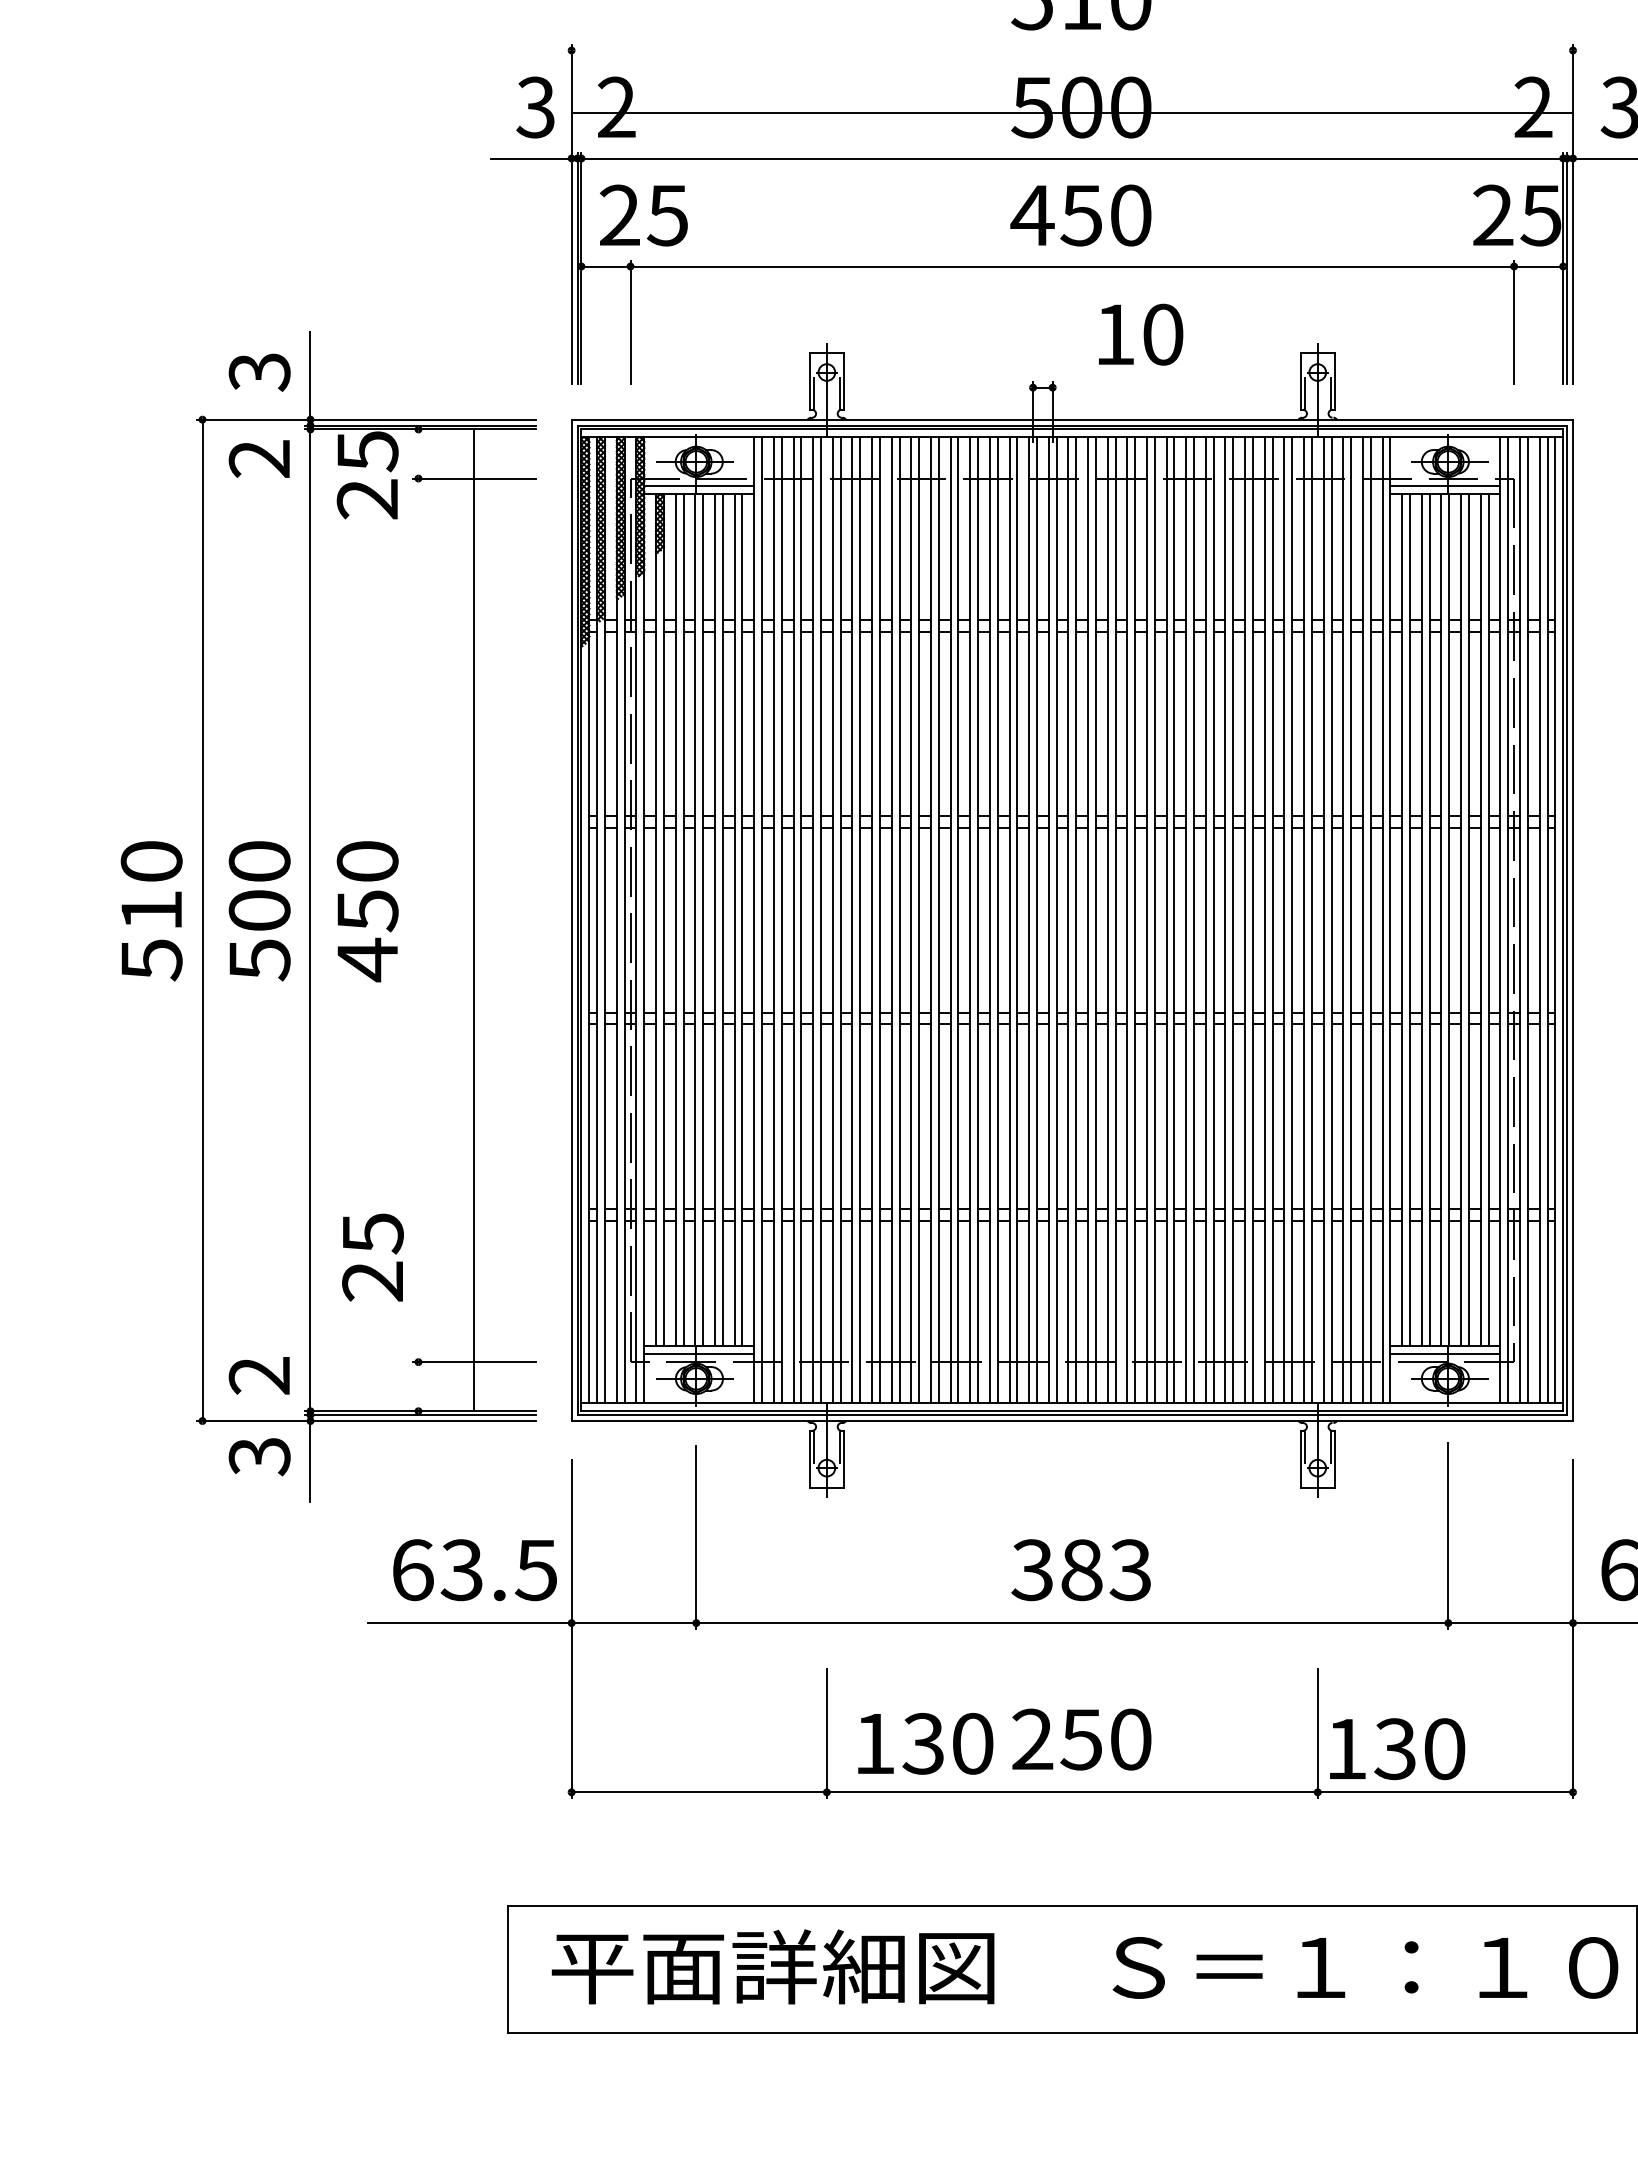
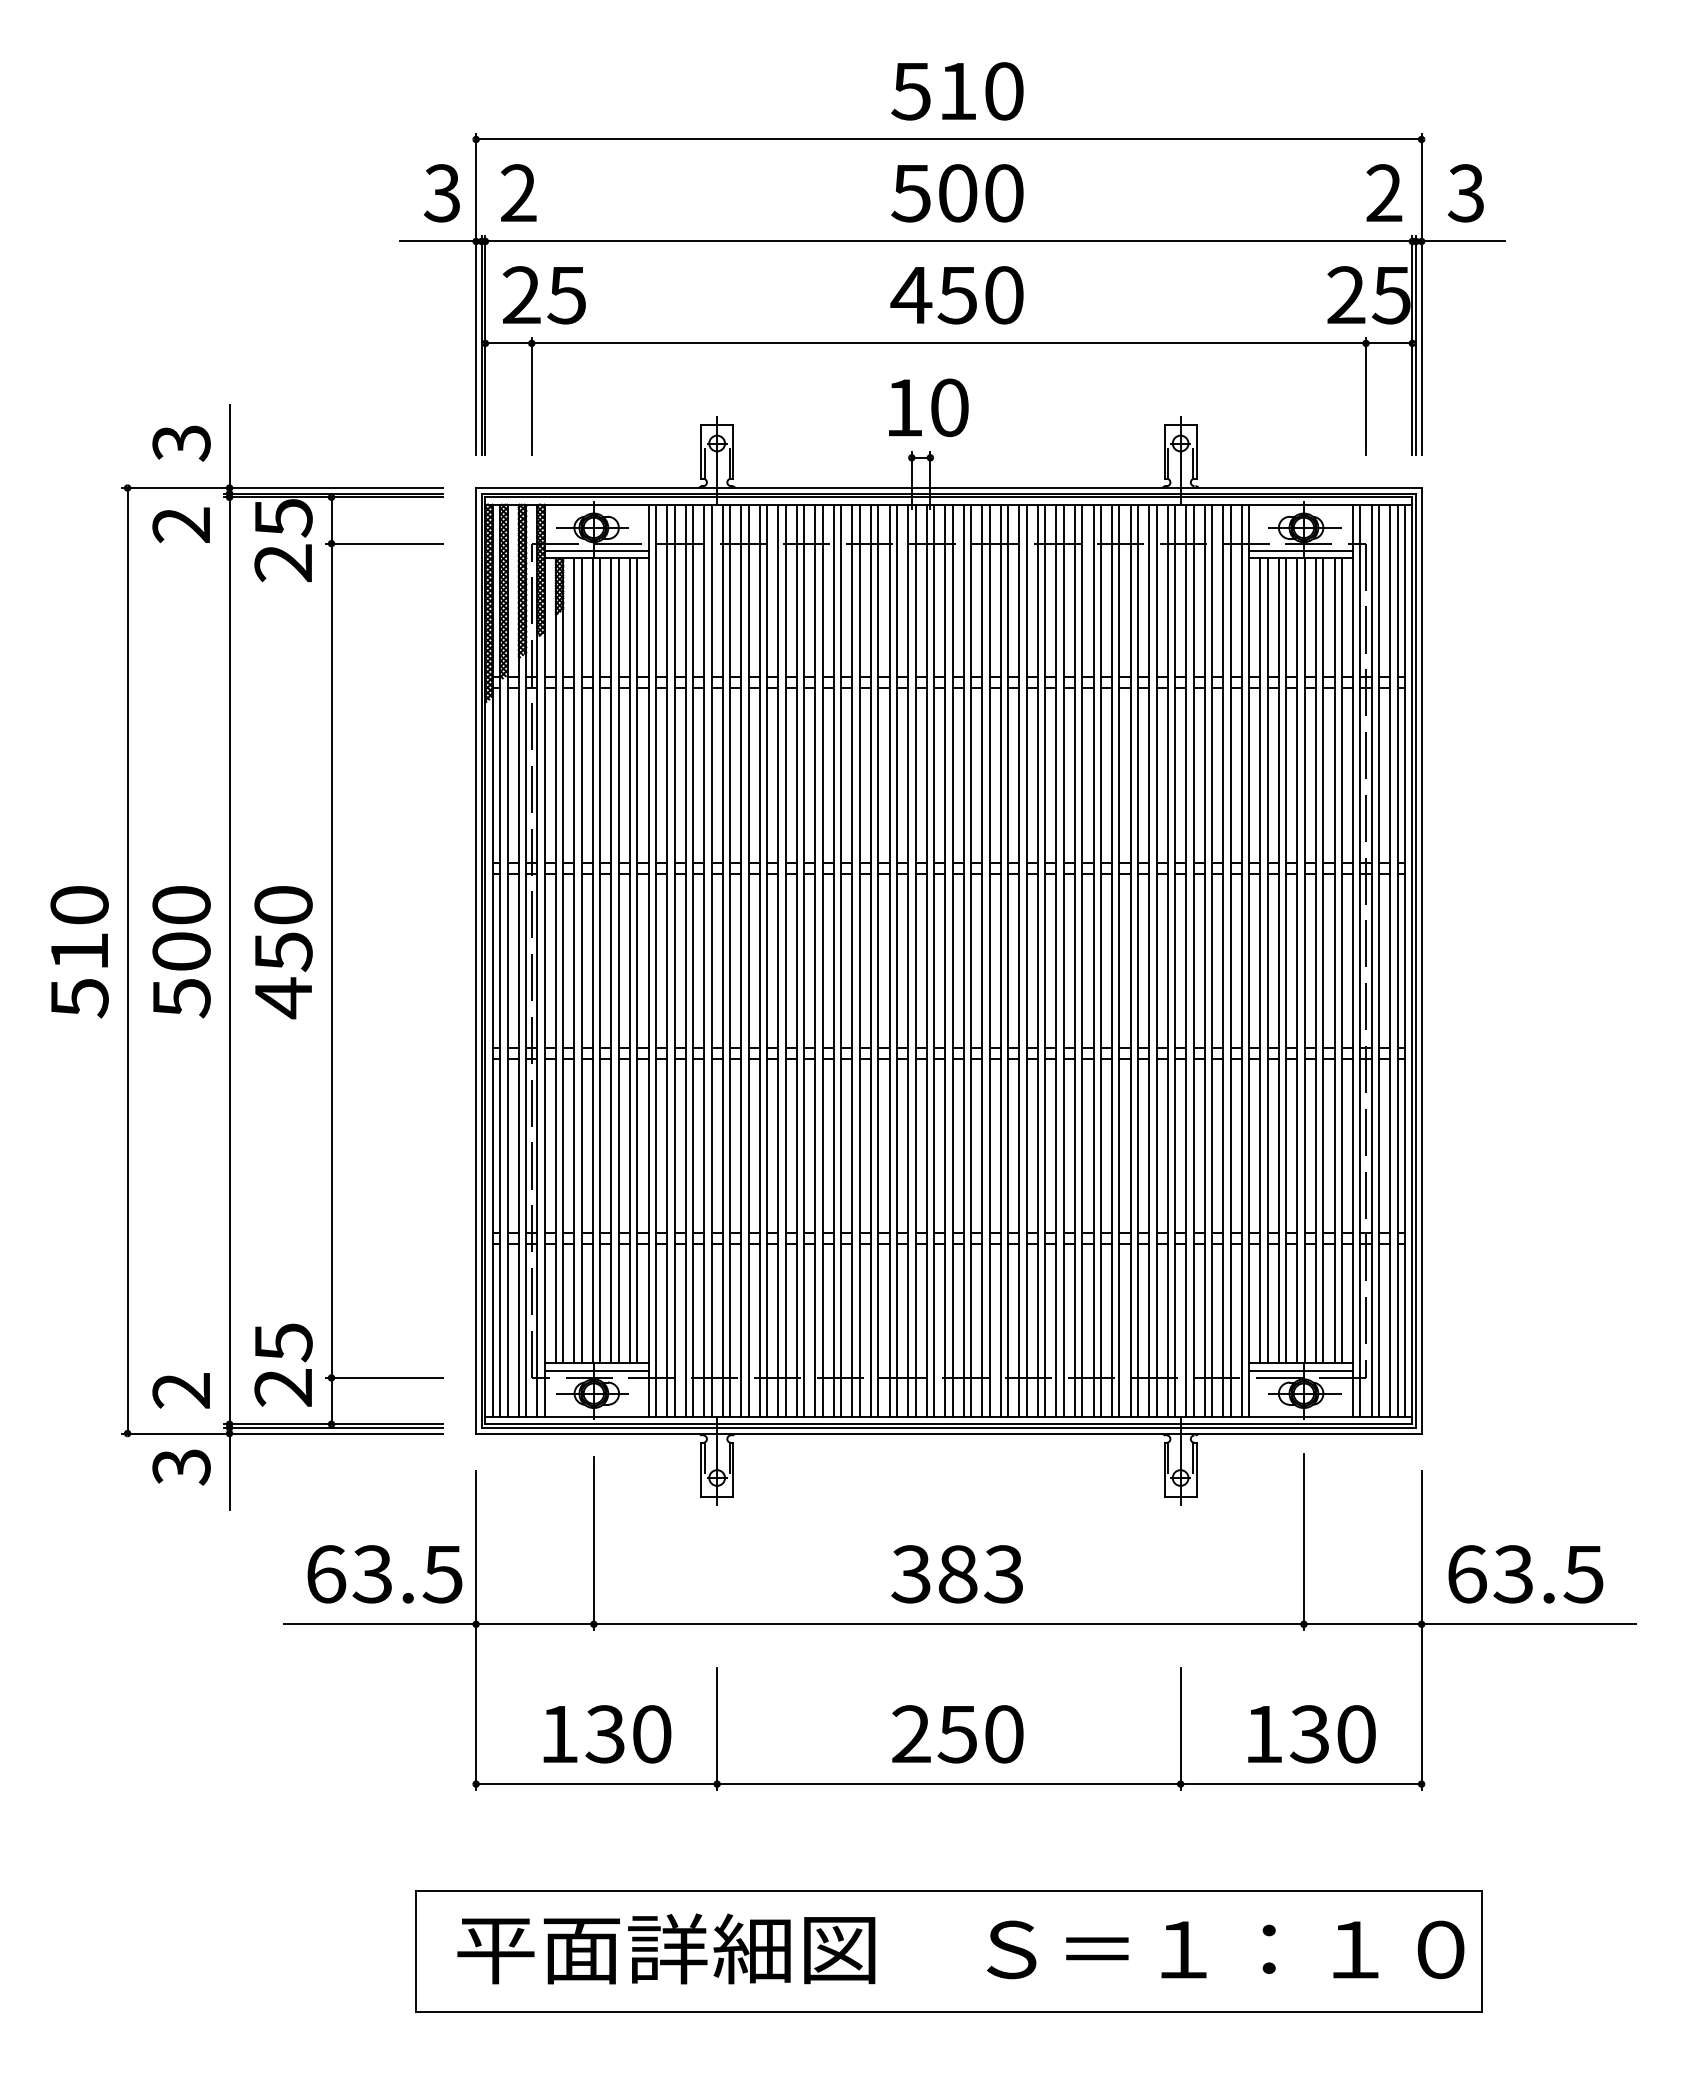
line: (1071, 113) -> (948, 139), moved
text: (1140, 334) -> (928, 407), moved
line: (473, 920) -> (331, 960), moved
text: (372, 1256) -> (283, 1364), moved
text: (925, 1744) -> (607, 1734), moved
text: (1397, 1749) -> (1311, 1734), moved

